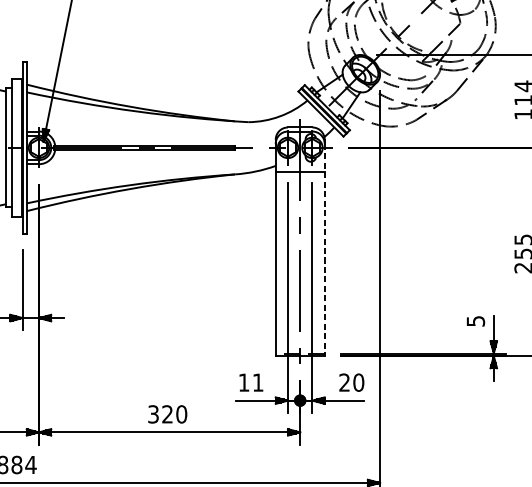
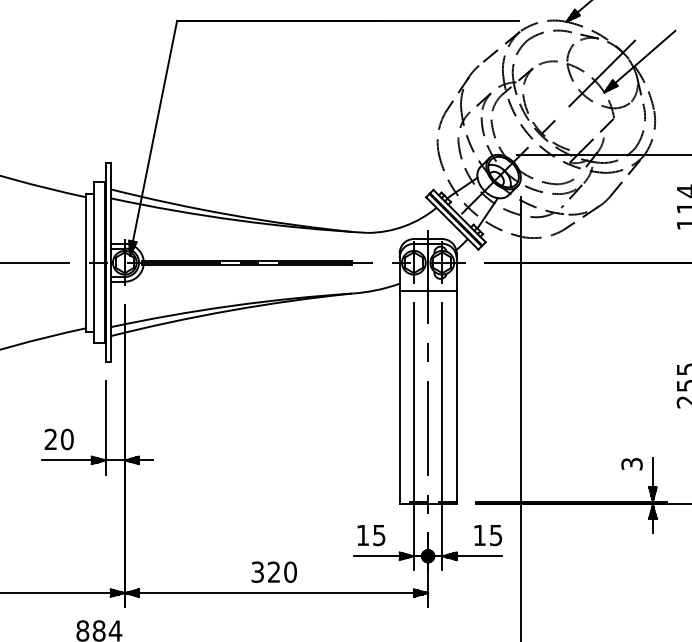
line: (324, 250) -> (456, 381), dashed -> solid
text: (475, 320) -> (631, 463), 5 -> 3
text: (258, 382) -> (379, 535), 11 -> 15
text: (351, 382) -> (487, 535), 20 -> 15

